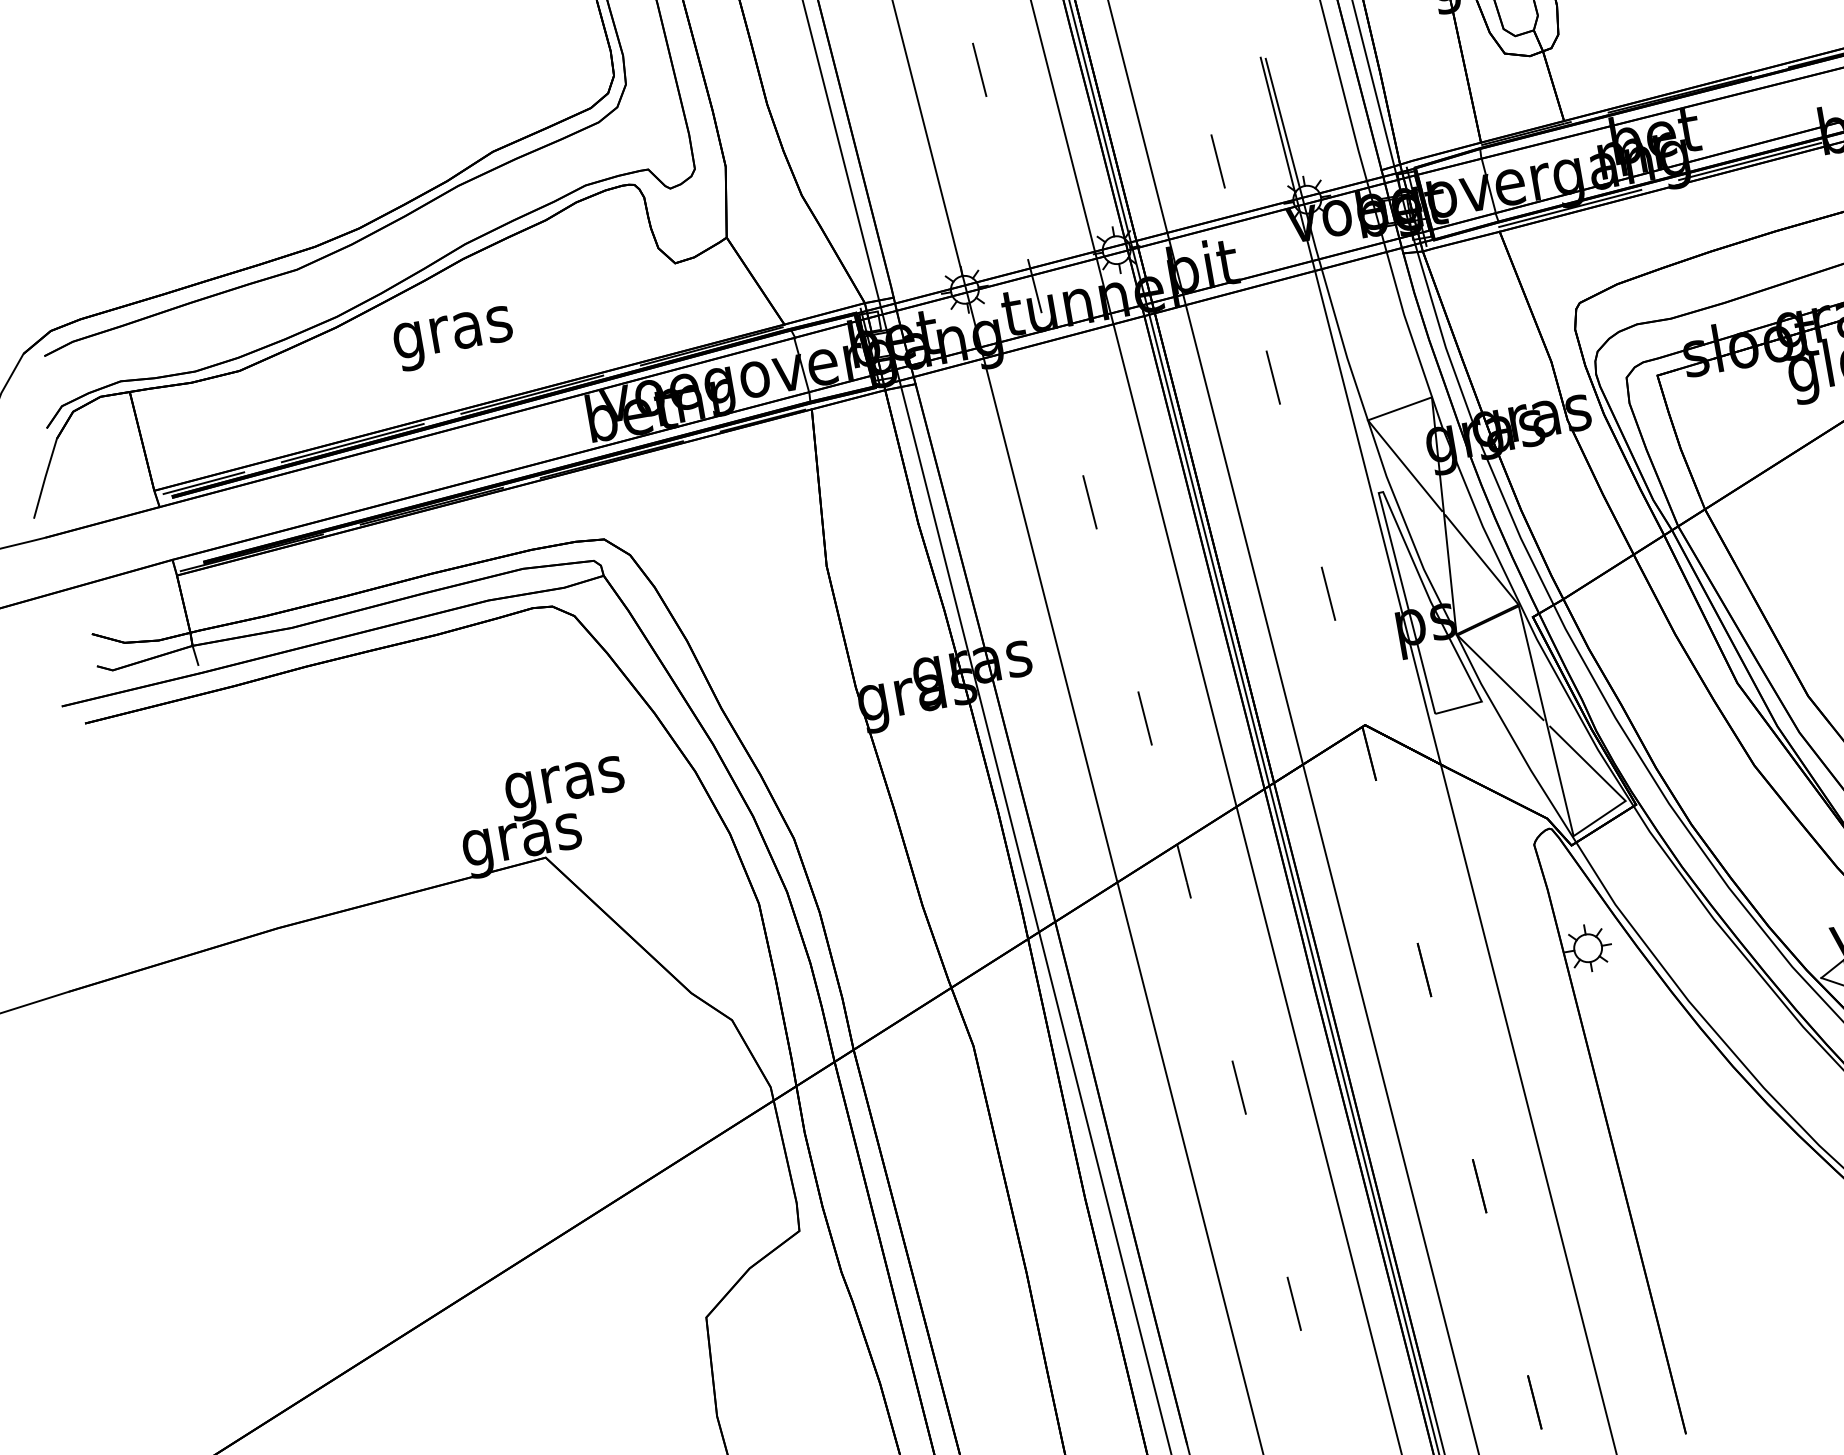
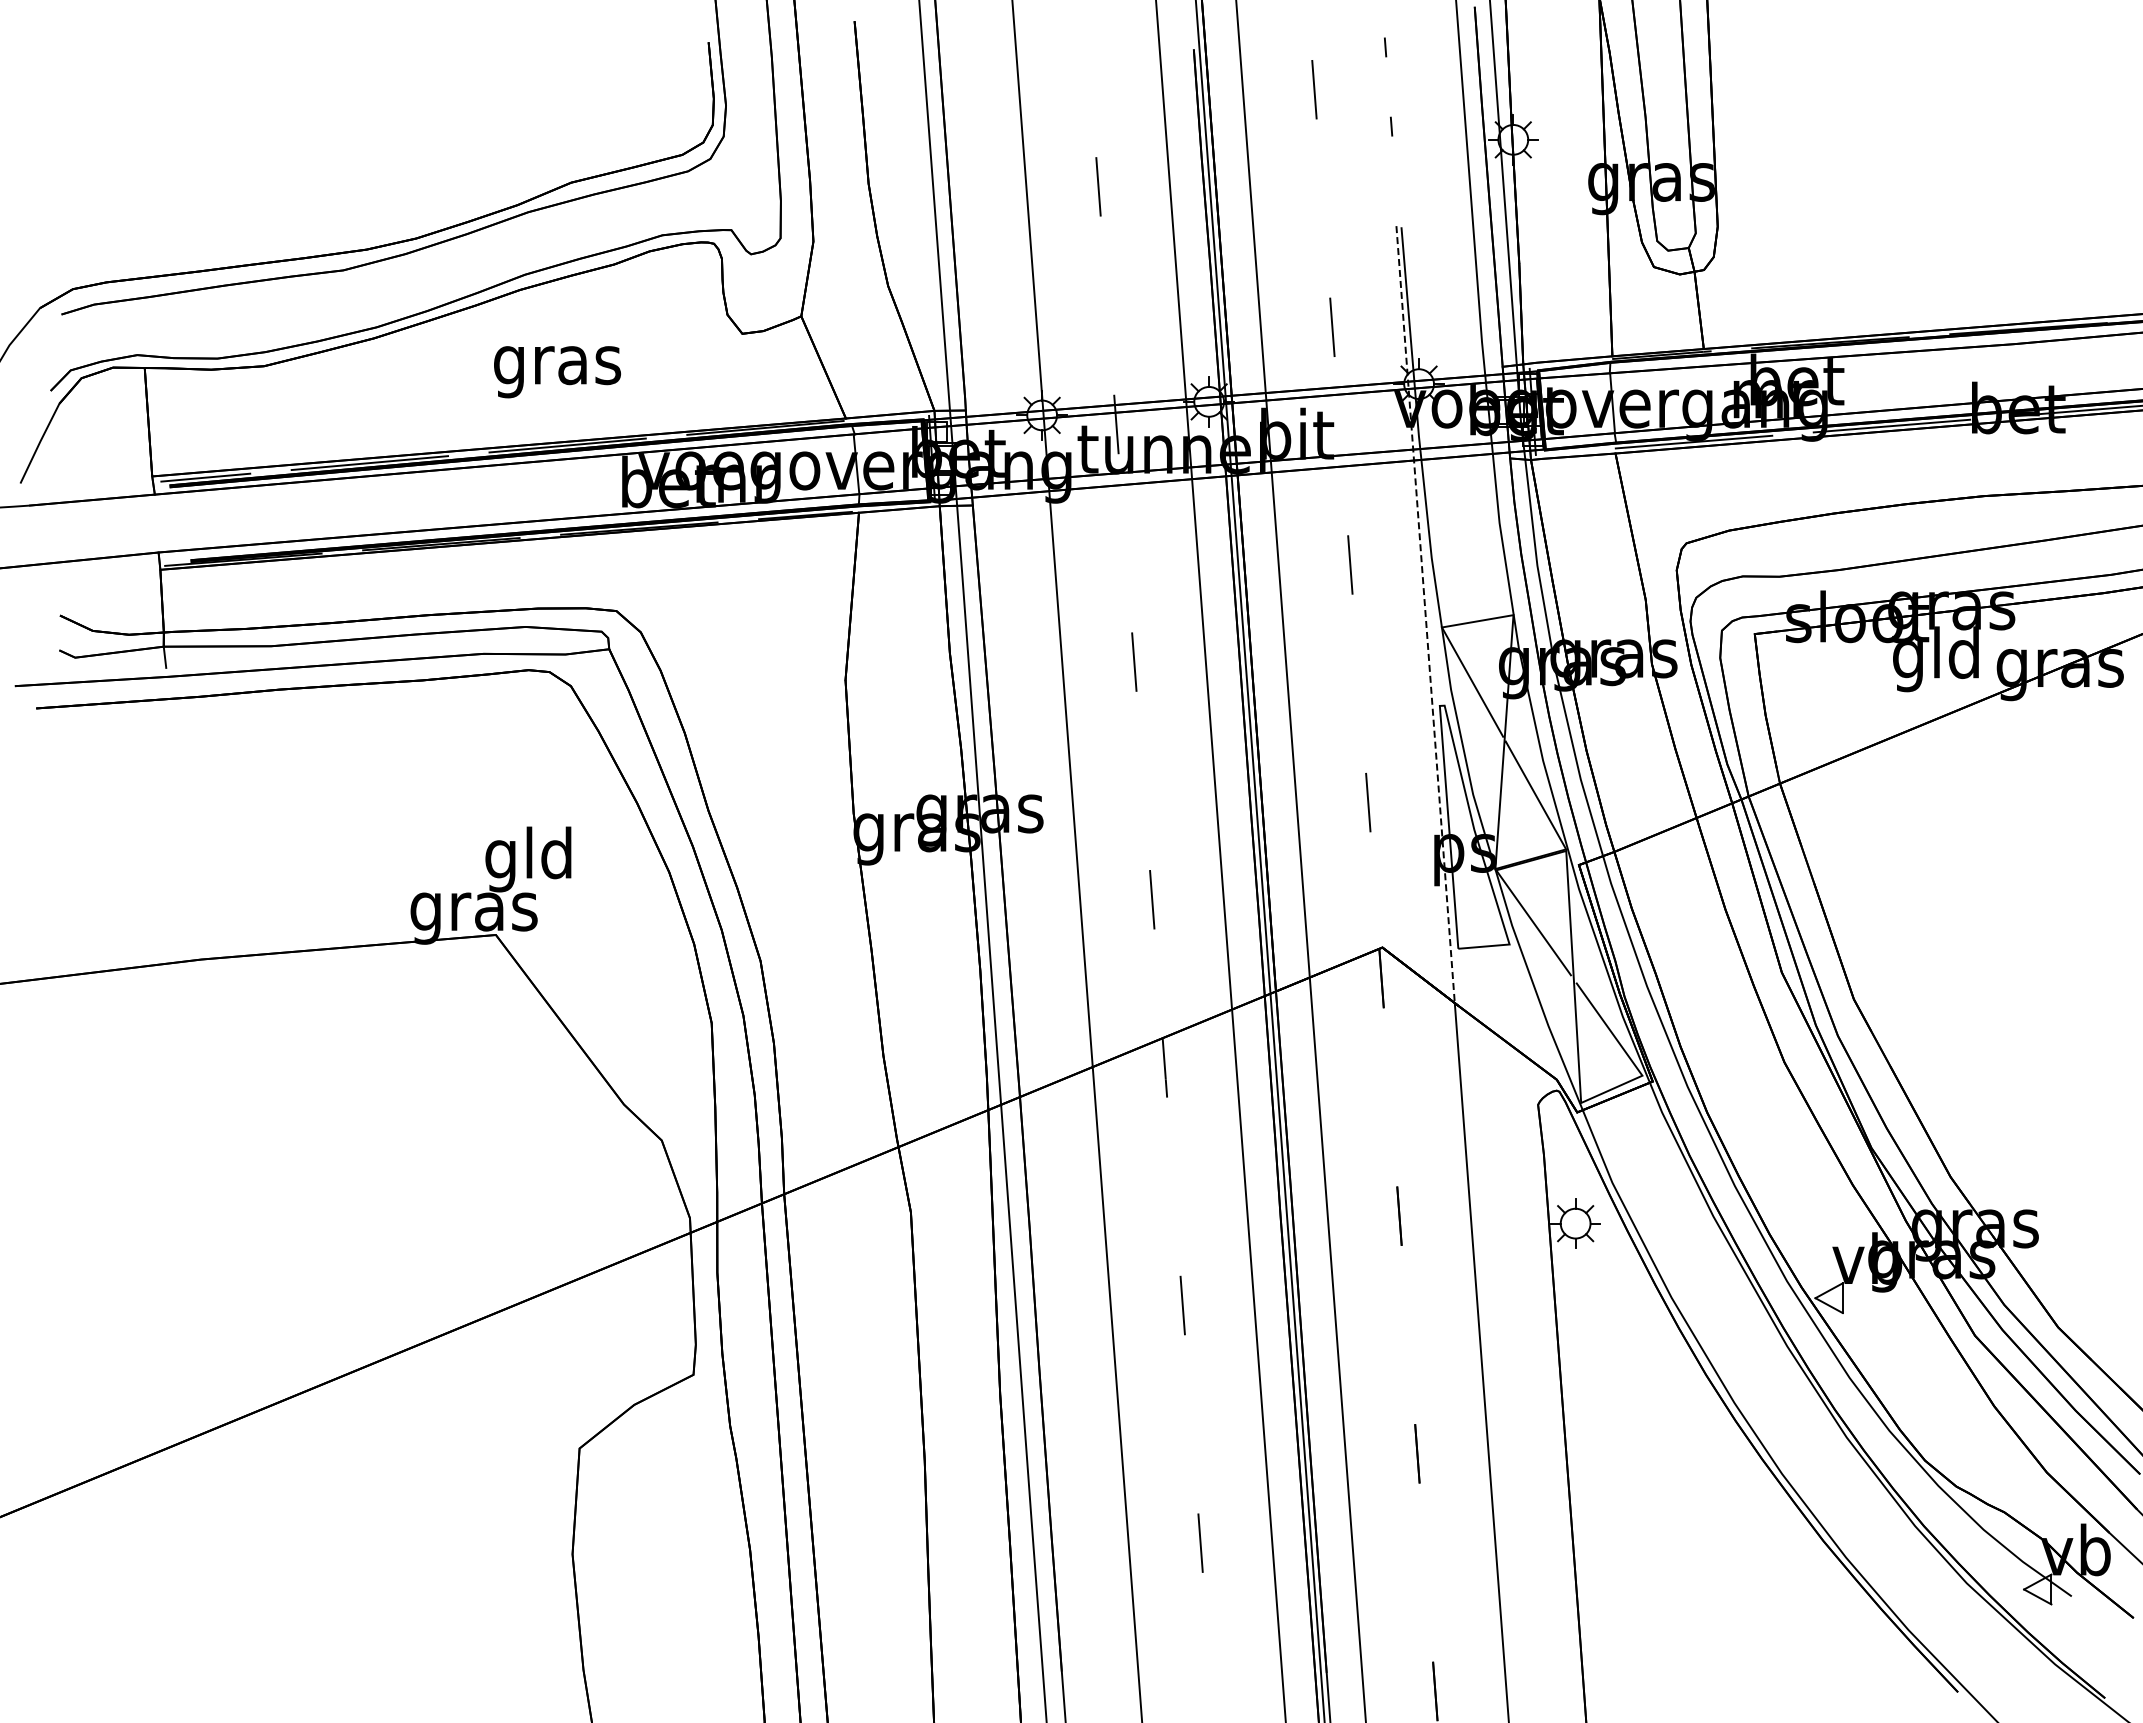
text: (453, 339) -> (557, 372), moved
line: (1350, 411) -> (1425, 614), solid -> dashed
text: (564, 782) -> (529, 859), gras -> gld

